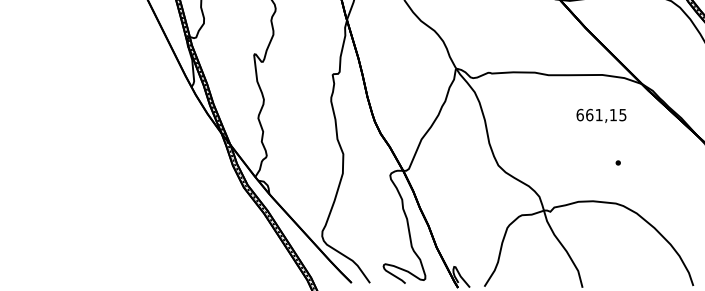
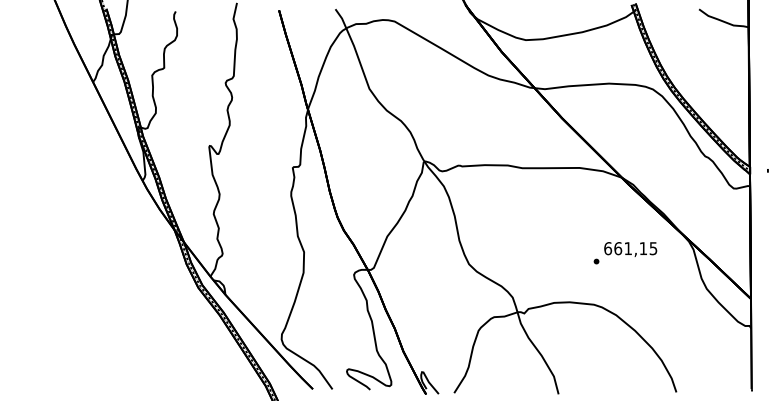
text: (601, 115) -> (630, 249), moved

